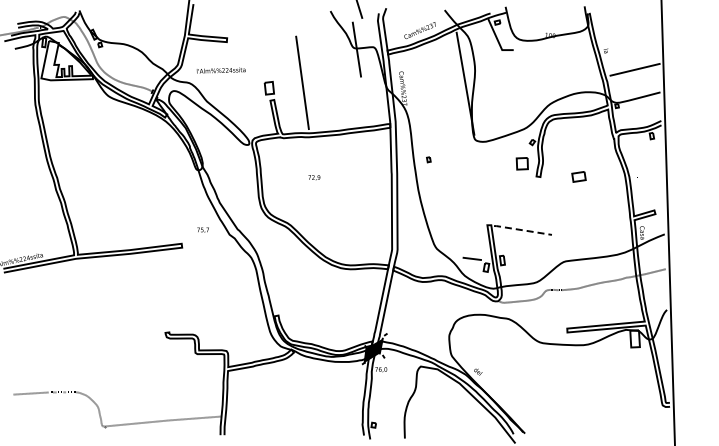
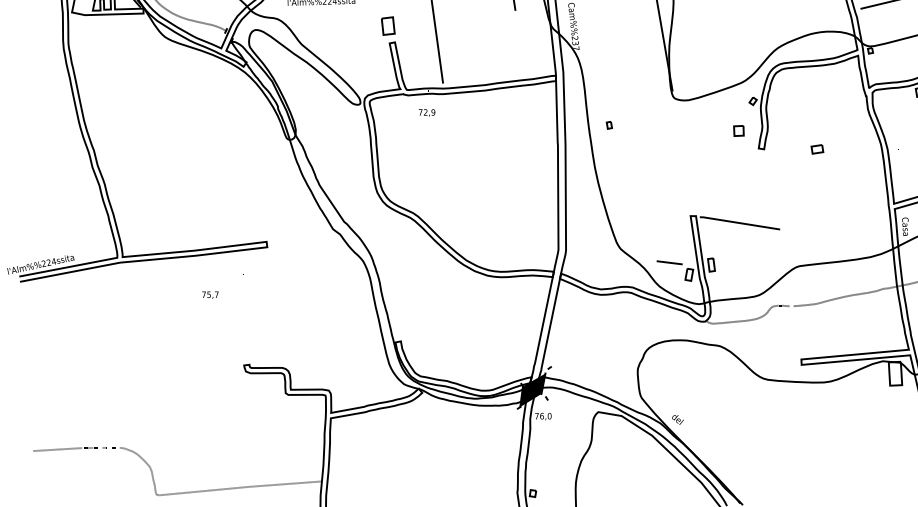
part: (521, 163) -> (737, 130), size x0.62
text: (314, 177) -> (427, 112), moved
part: (578, 177) -> (816, 149), size x0.62
text: (202, 229) -> (209, 294), moved
line: (522, 230) -> (739, 223), dashed -> solid

